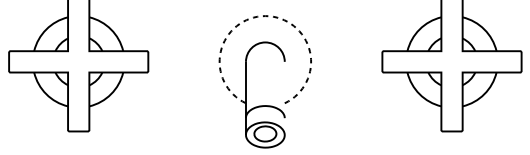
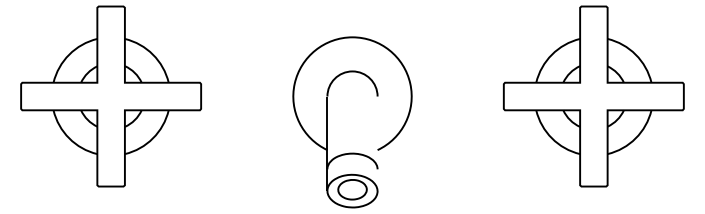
line: (265, 16) -> (352, 37), dashed -> solid

